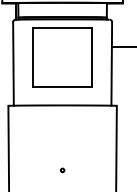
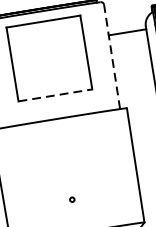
line: (111, 63) -> (111, 56), solid -> dashed
line: (62, 86) -> (55, 95), solid -> dashed

